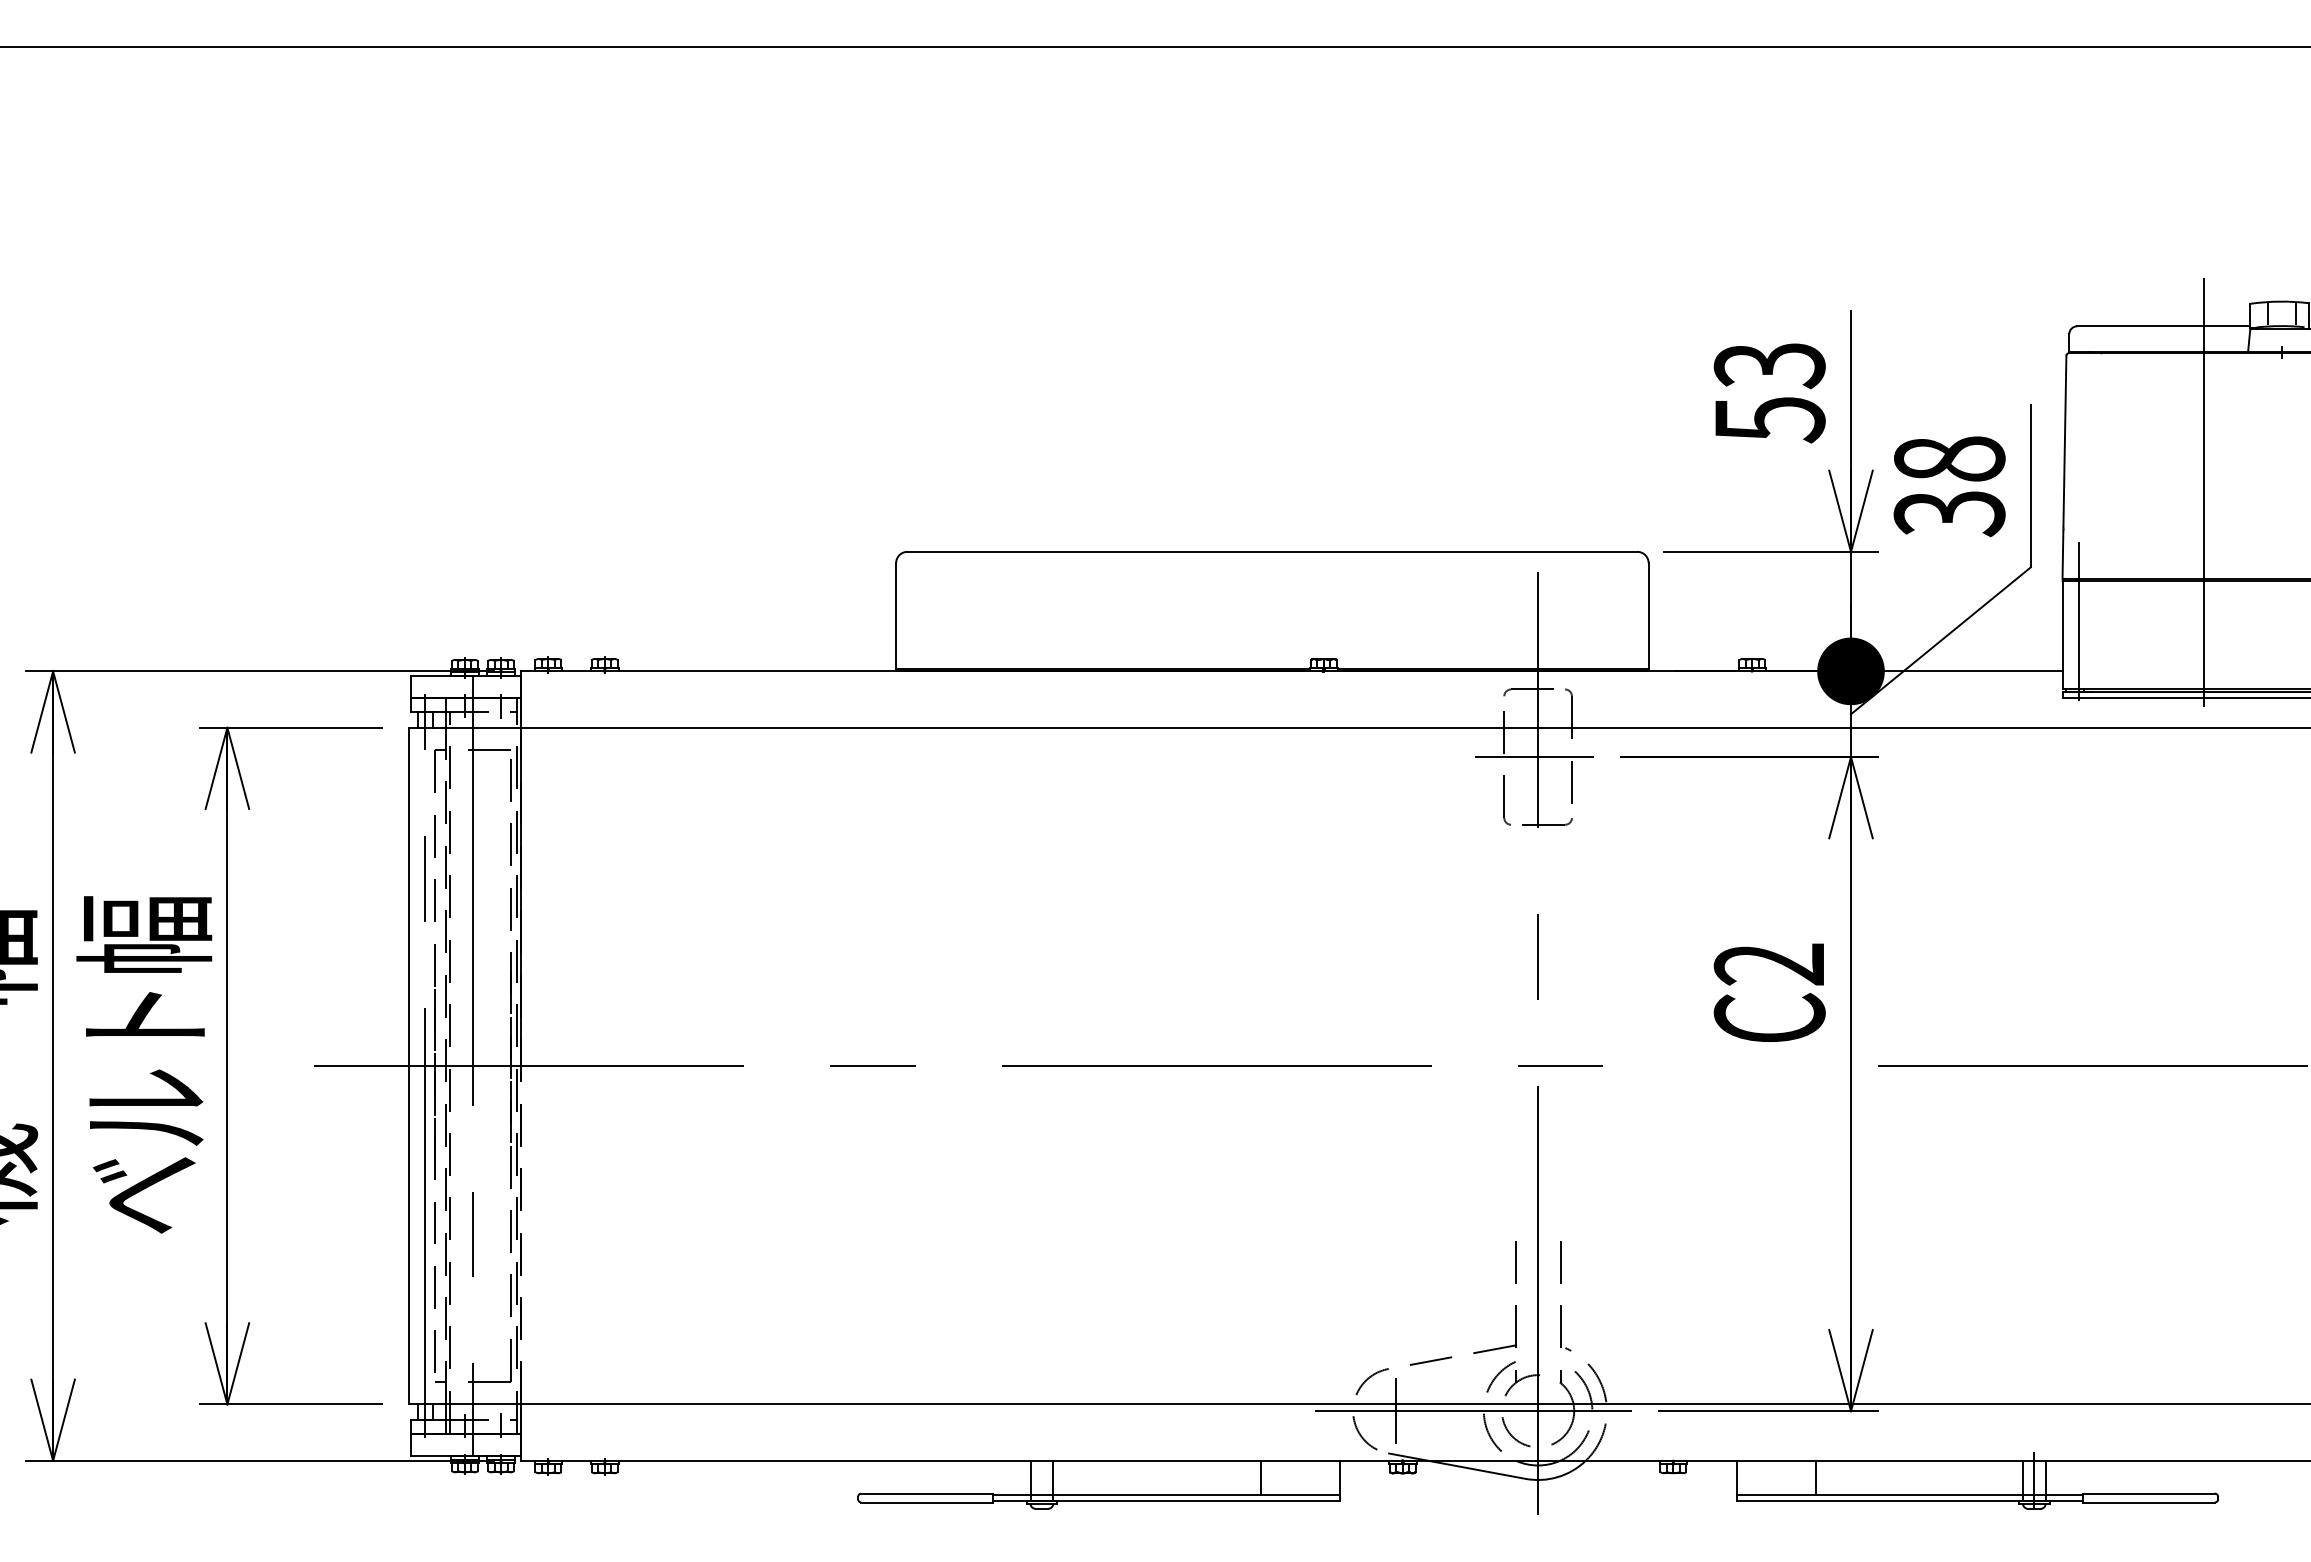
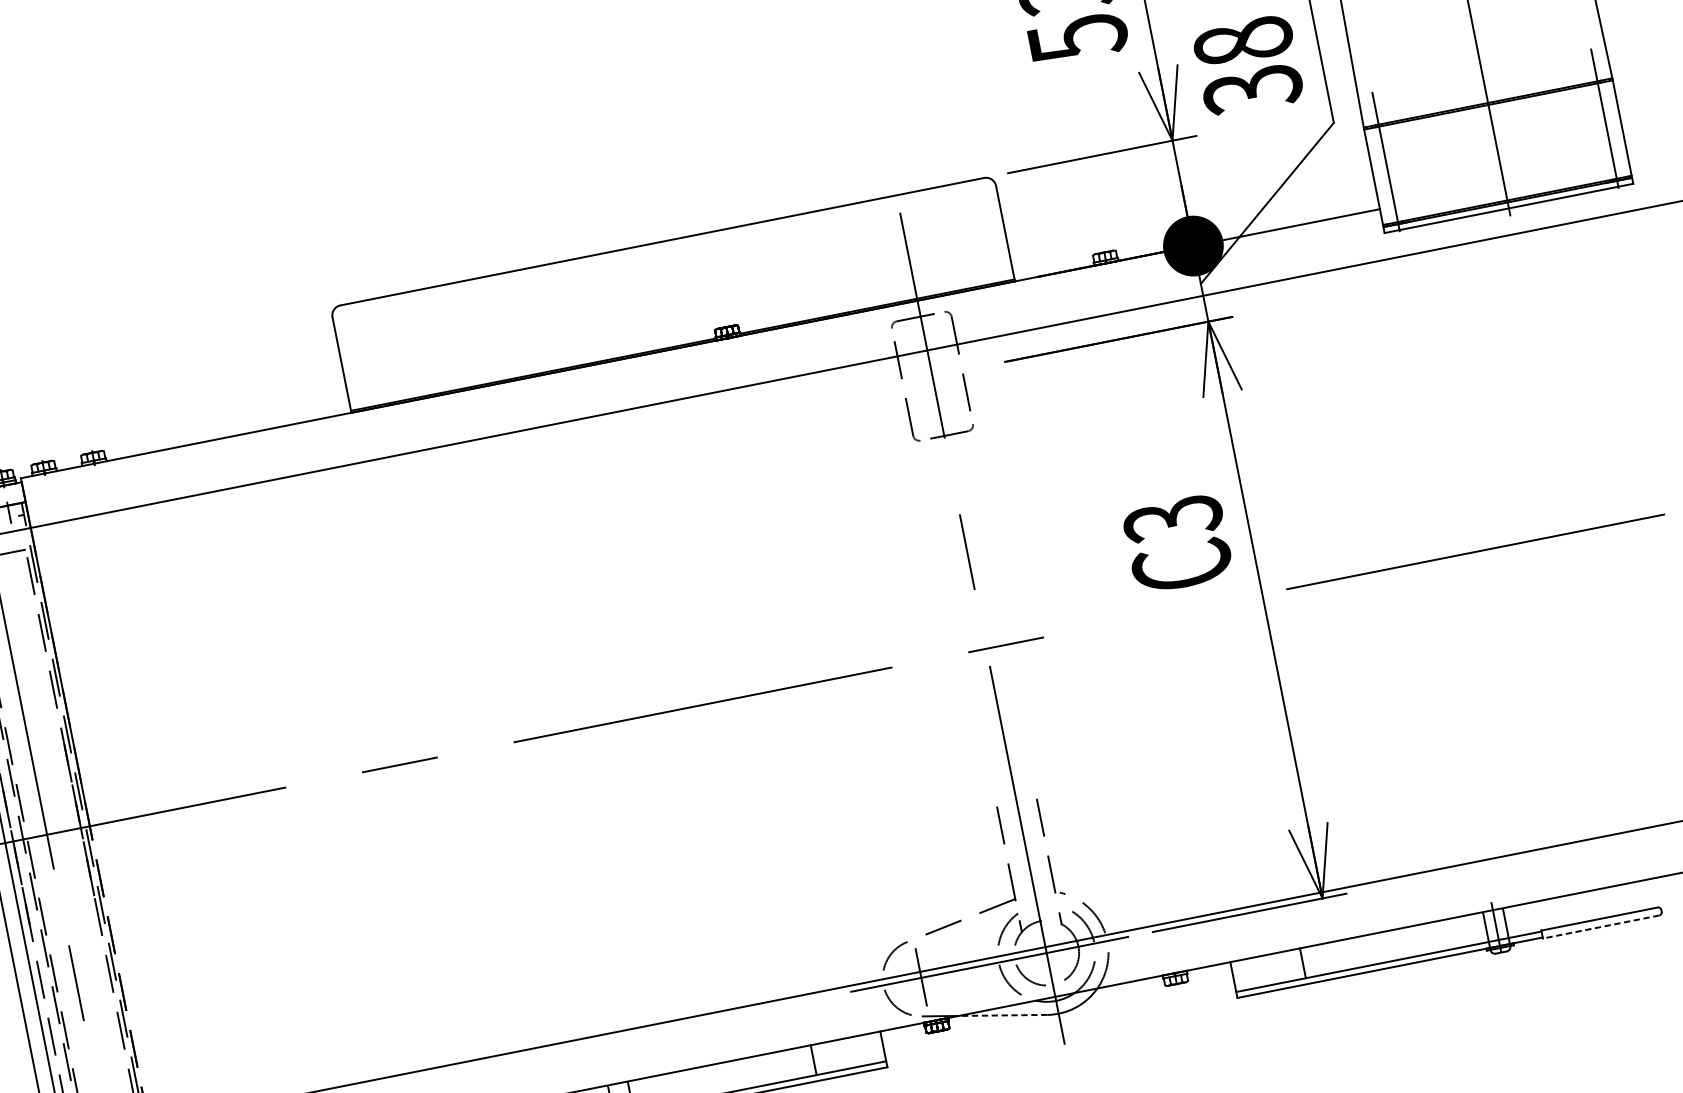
line: (1534, 757) -> (929, 377), removed
text: (1769, 964) -> (1172, 518), C2 -> C3
line: (1476, 1469) -> (1002, 1015), solid -> dashed
line: (2148, 1502) -> (1600, 926), solid -> dashed

